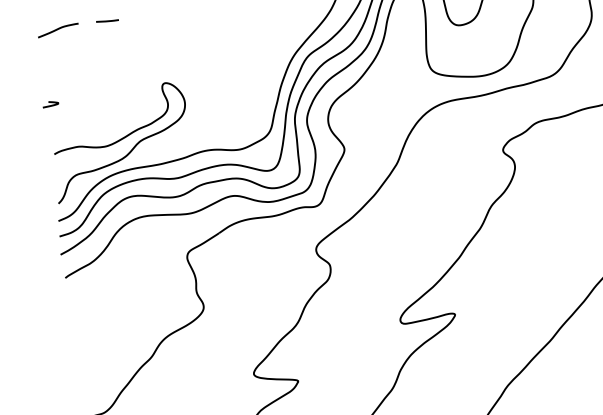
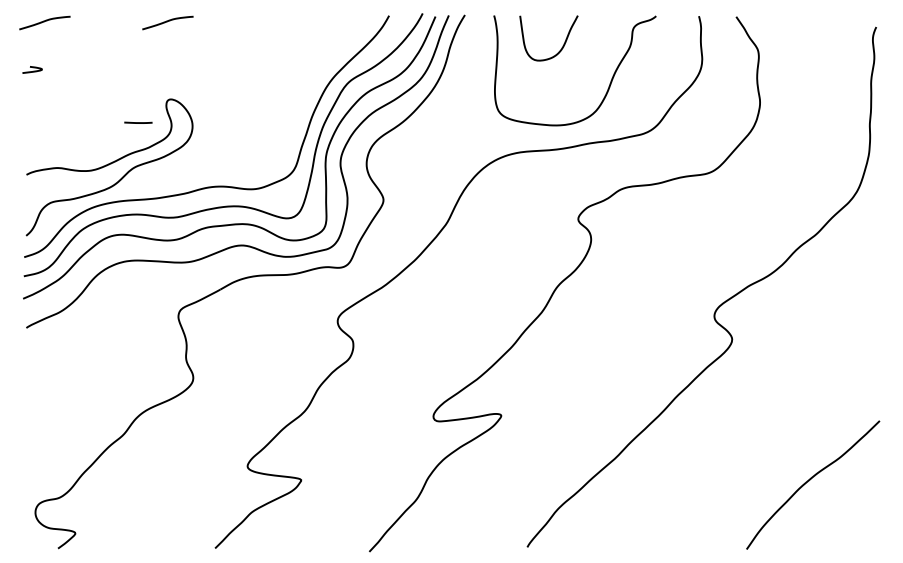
line: (107, 20) -> (138, 122), moved
curve: (157, 21) -> (167, 22), added
curve: (51, 103) -> (33, 68), moved

